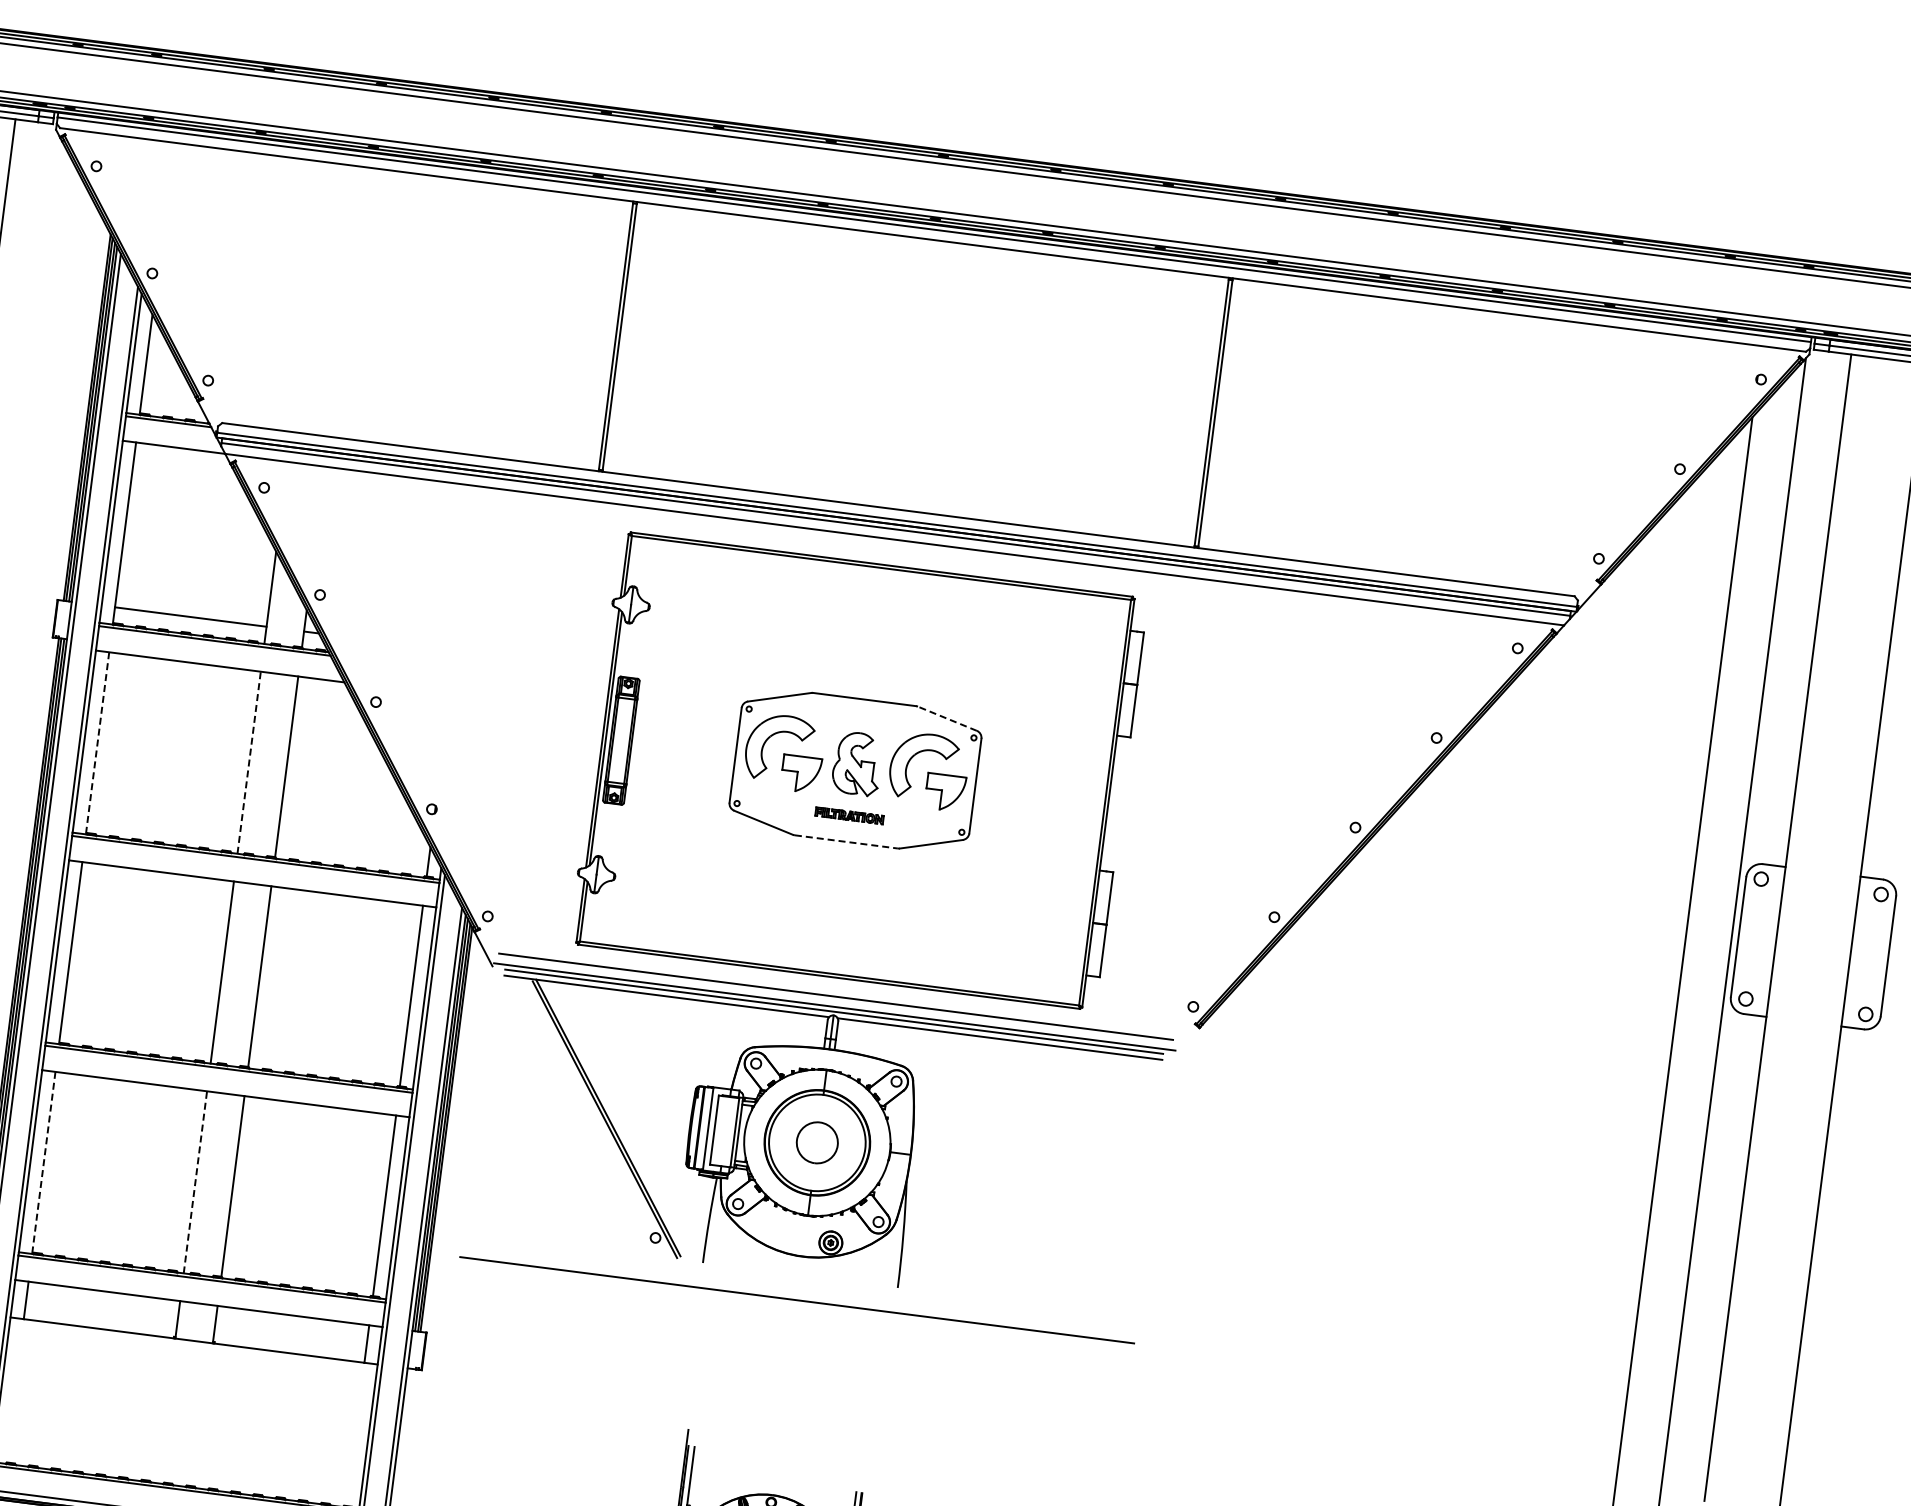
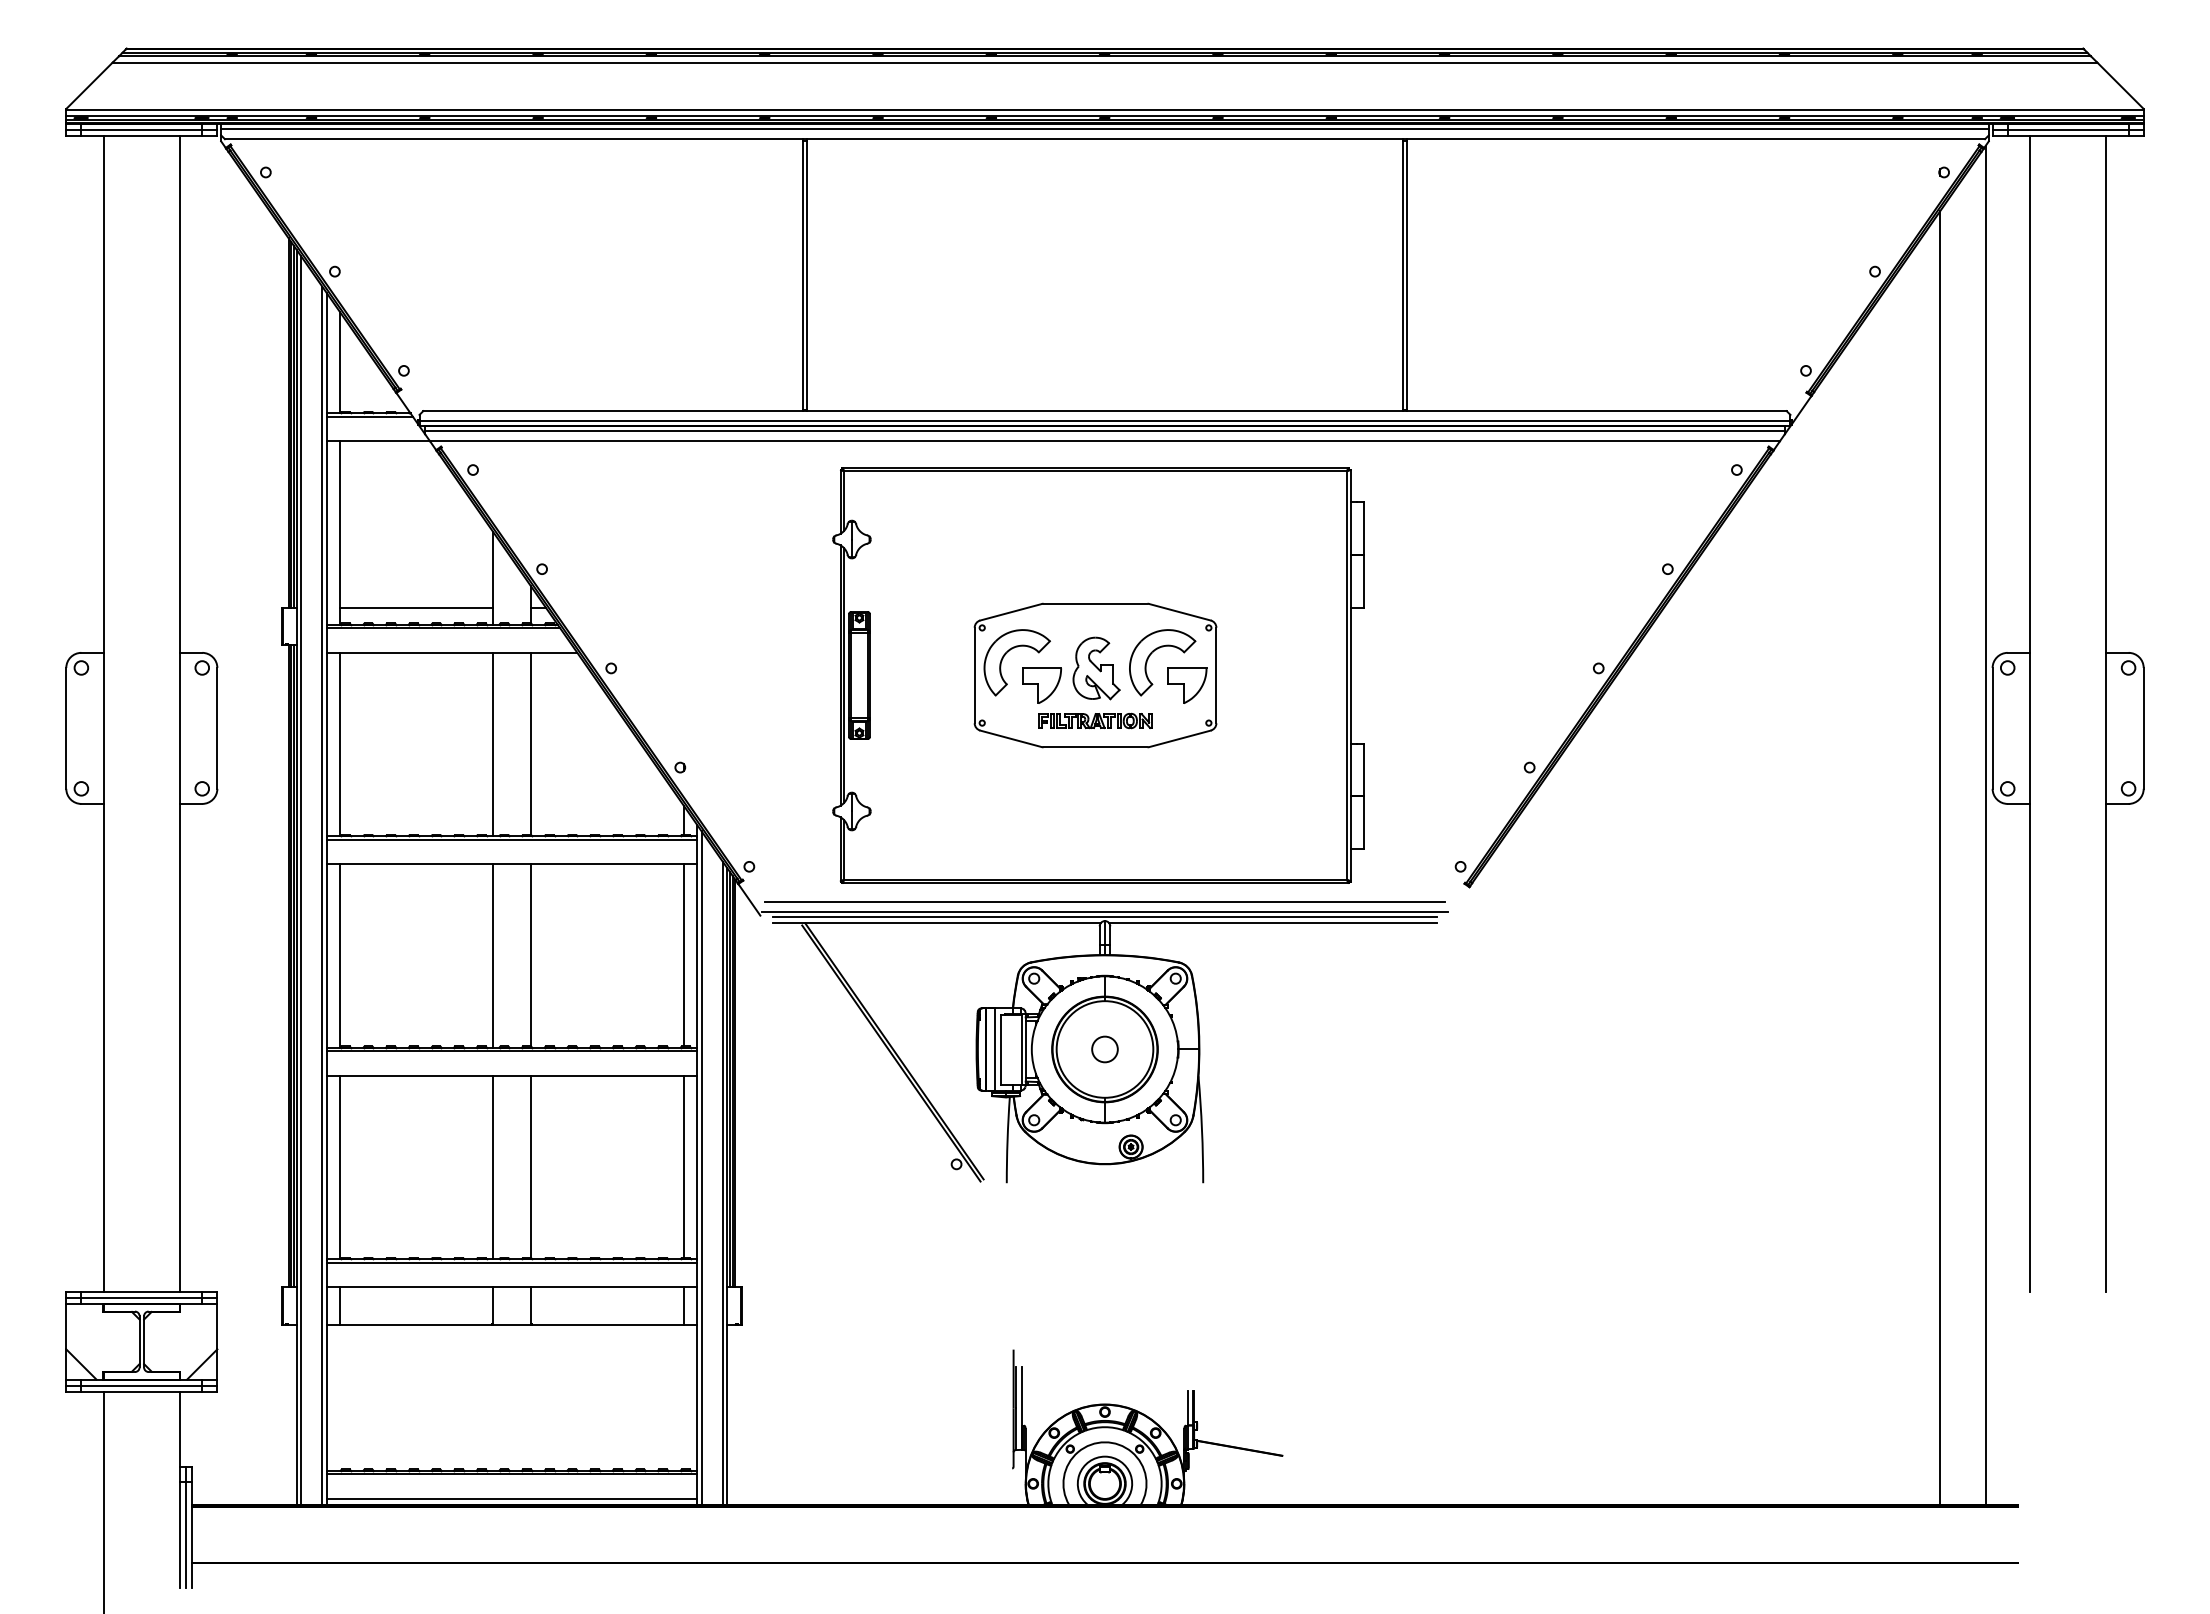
line: (947, 719) -> (1180, 612), dashed -> solid
line: (97, 743) -> (340, 744), dashed -> solid
line: (249, 762) -> (493, 744), dashed -> solid
part: (849, 815) -> (1095, 720), size x1.67
line: (846, 842) -> (1095, 747), dashed -> solid
part: (816, 1142) -> (1104, 1049), size x0.62
line: (44, 1162) -> (340, 1167), dashed -> solid
line: (195, 1182) -> (493, 1167), dashed -> solid
line: (796, 1299) -> (1104, 1207), removed

